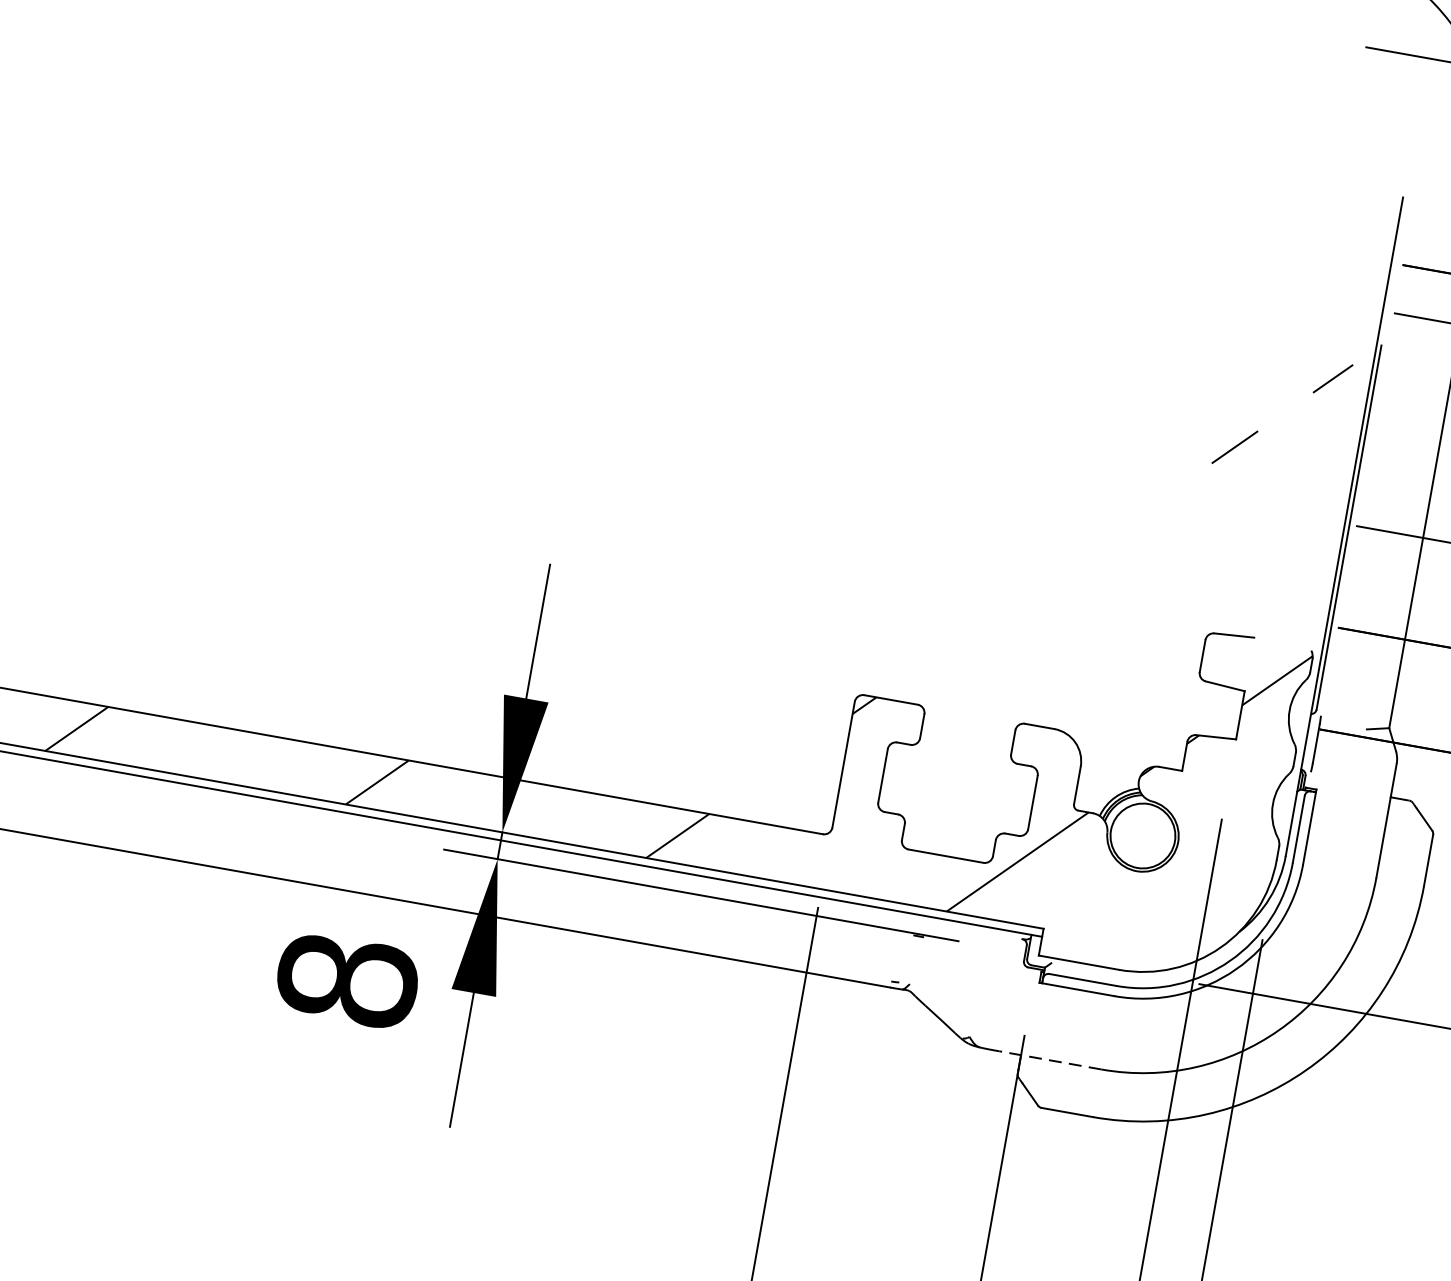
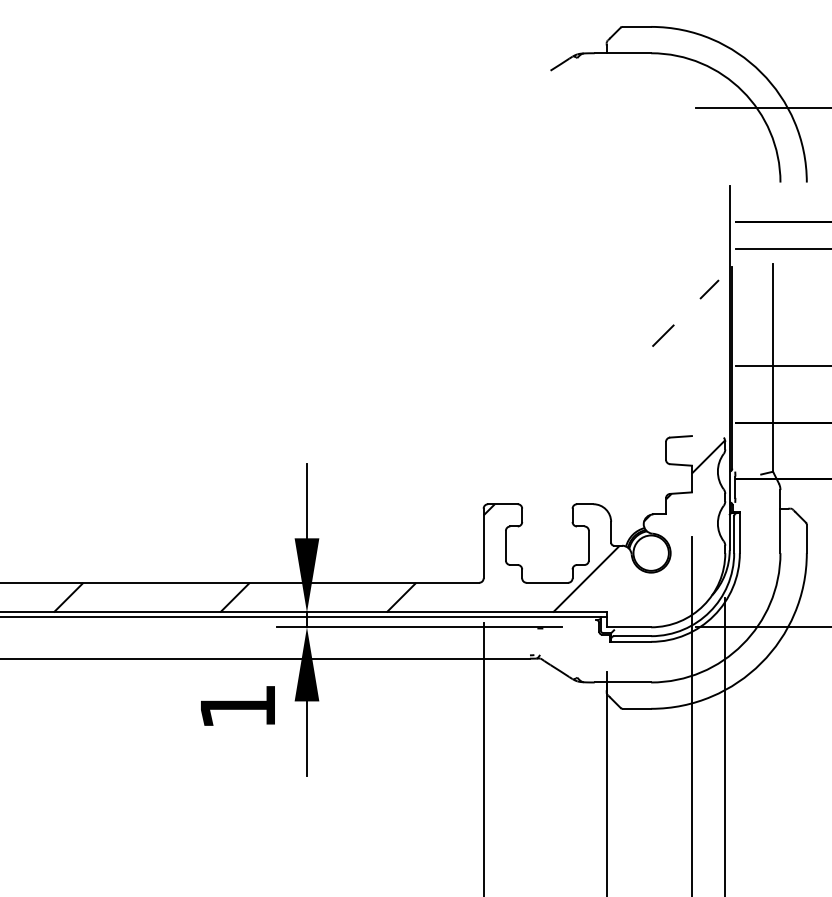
text: (346, 979) -> (237, 706), 8 -> 1
line: (1049, 1060) -> (622, 682), dashed -> solid

